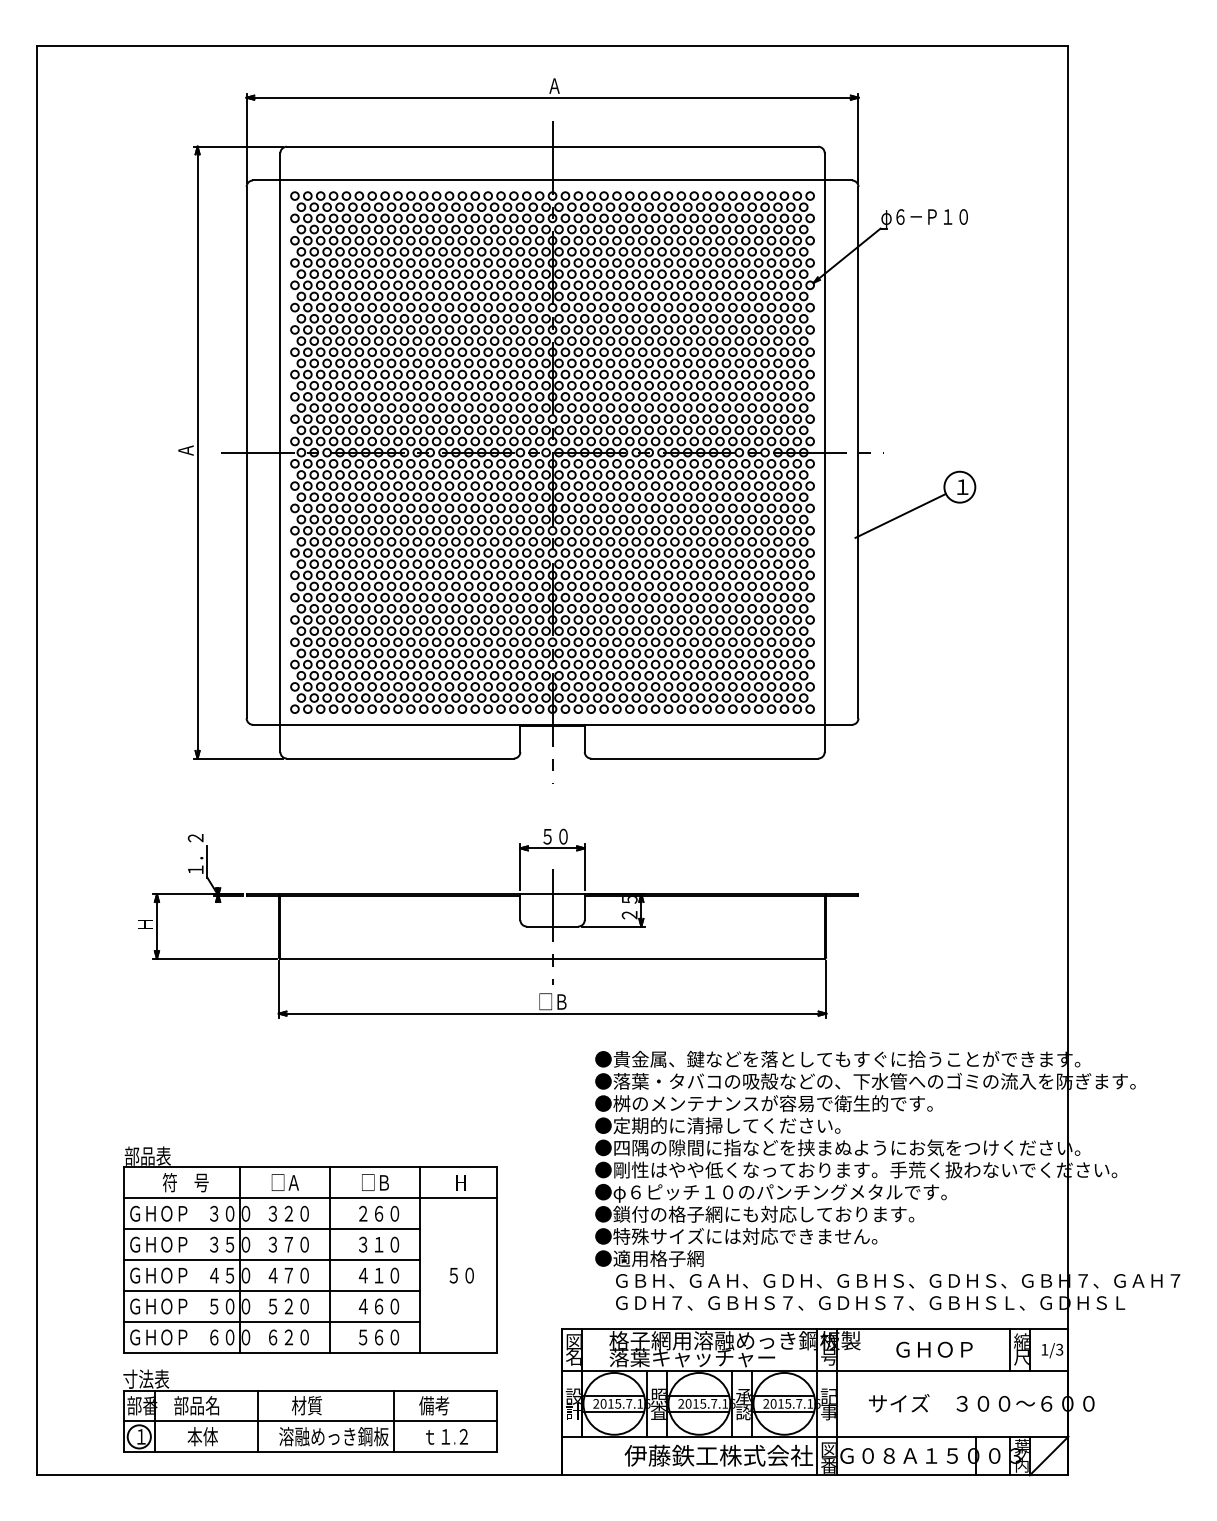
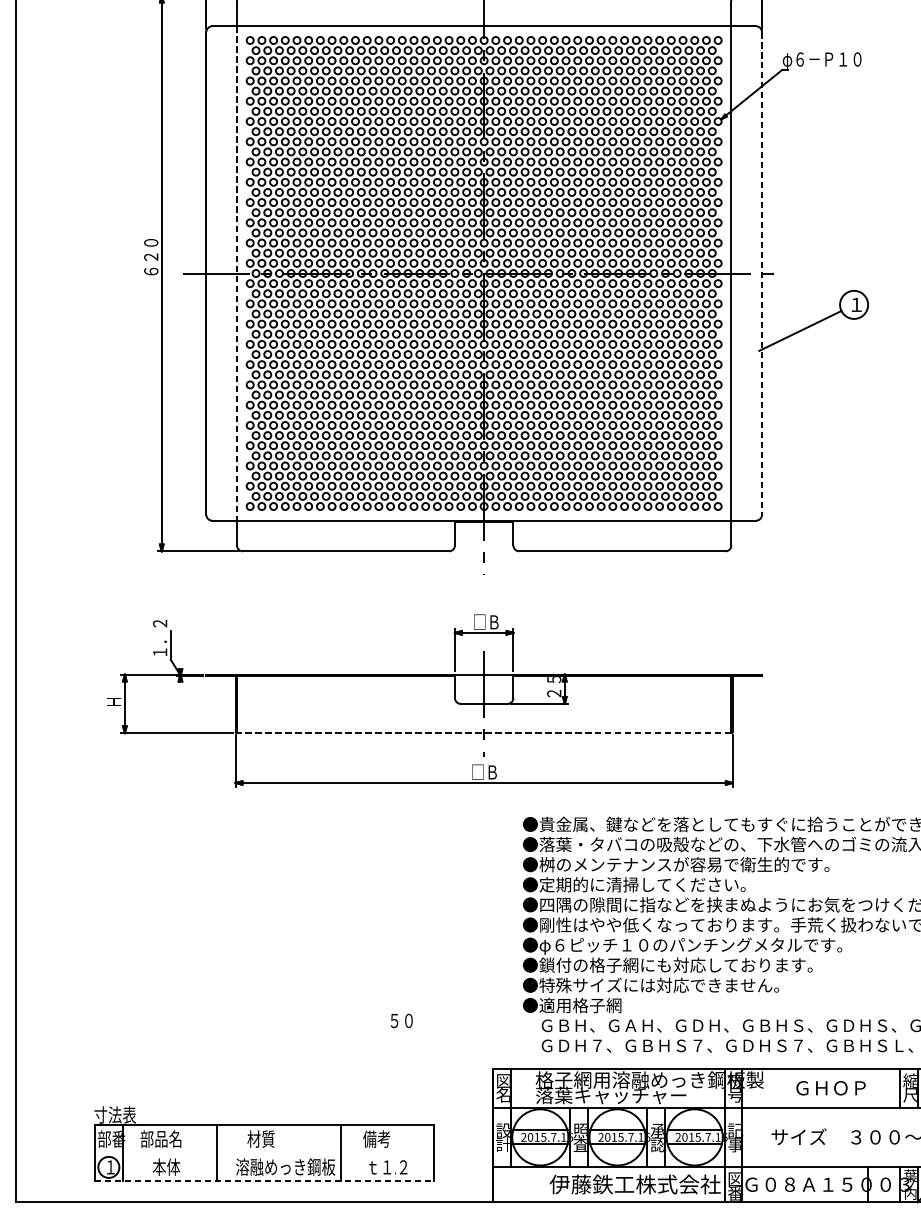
text: (185, 434) -> (150, 257), Ａ -> ６２０
line: (858, 452) -> (762, 273), solid -> dashed
line: (280, 453) -> (237, 274), solid -> dashed
text: (554, 836) -> (485, 622), ５０ -> □Ｂ
line: (552, 958) -> (484, 732), solid -> dashed
part: (310, 1249) -> (264, 997), removed
line: (310, 1421) -> (264, 1153), removed
line: (310, 1452) -> (264, 1181), solid -> dashed

